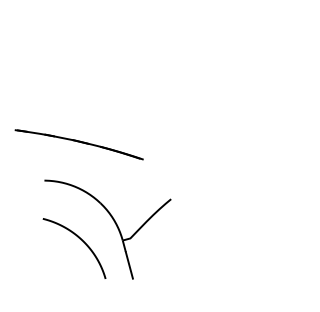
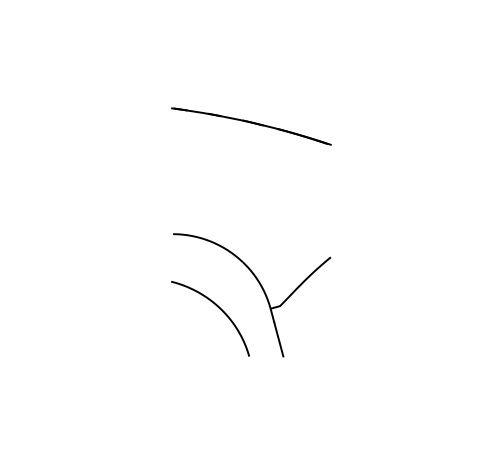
part: (79, 144) -> (251, 126), moved

